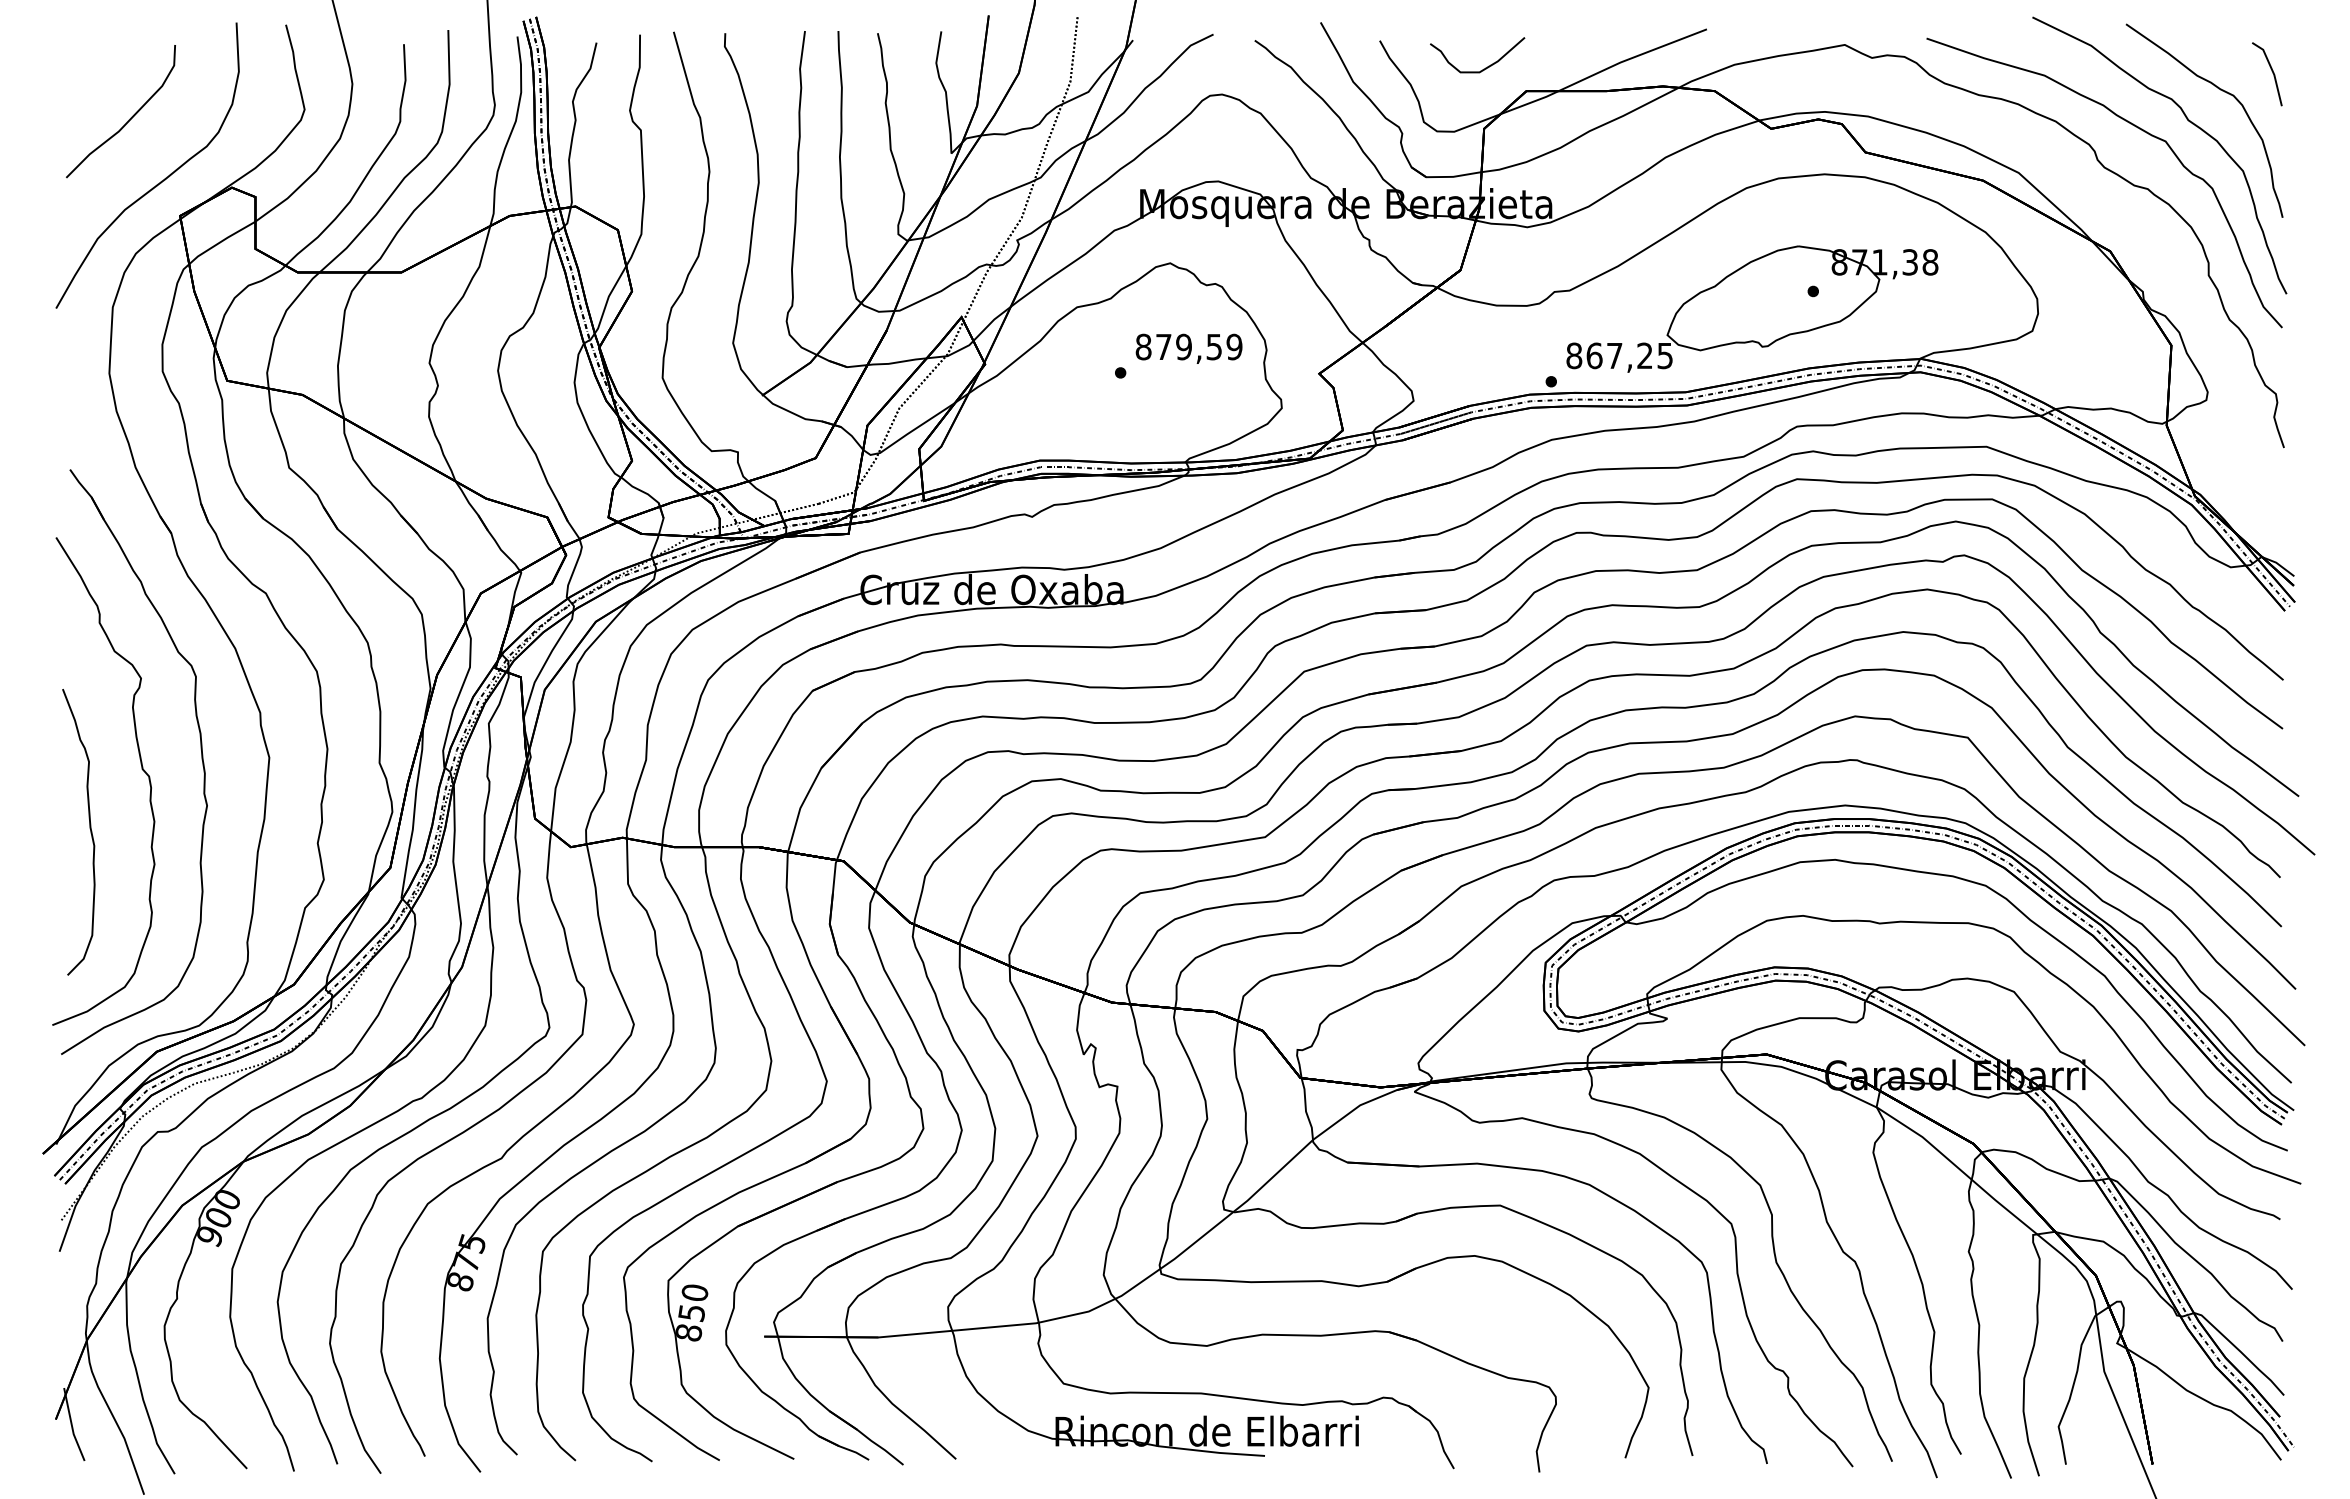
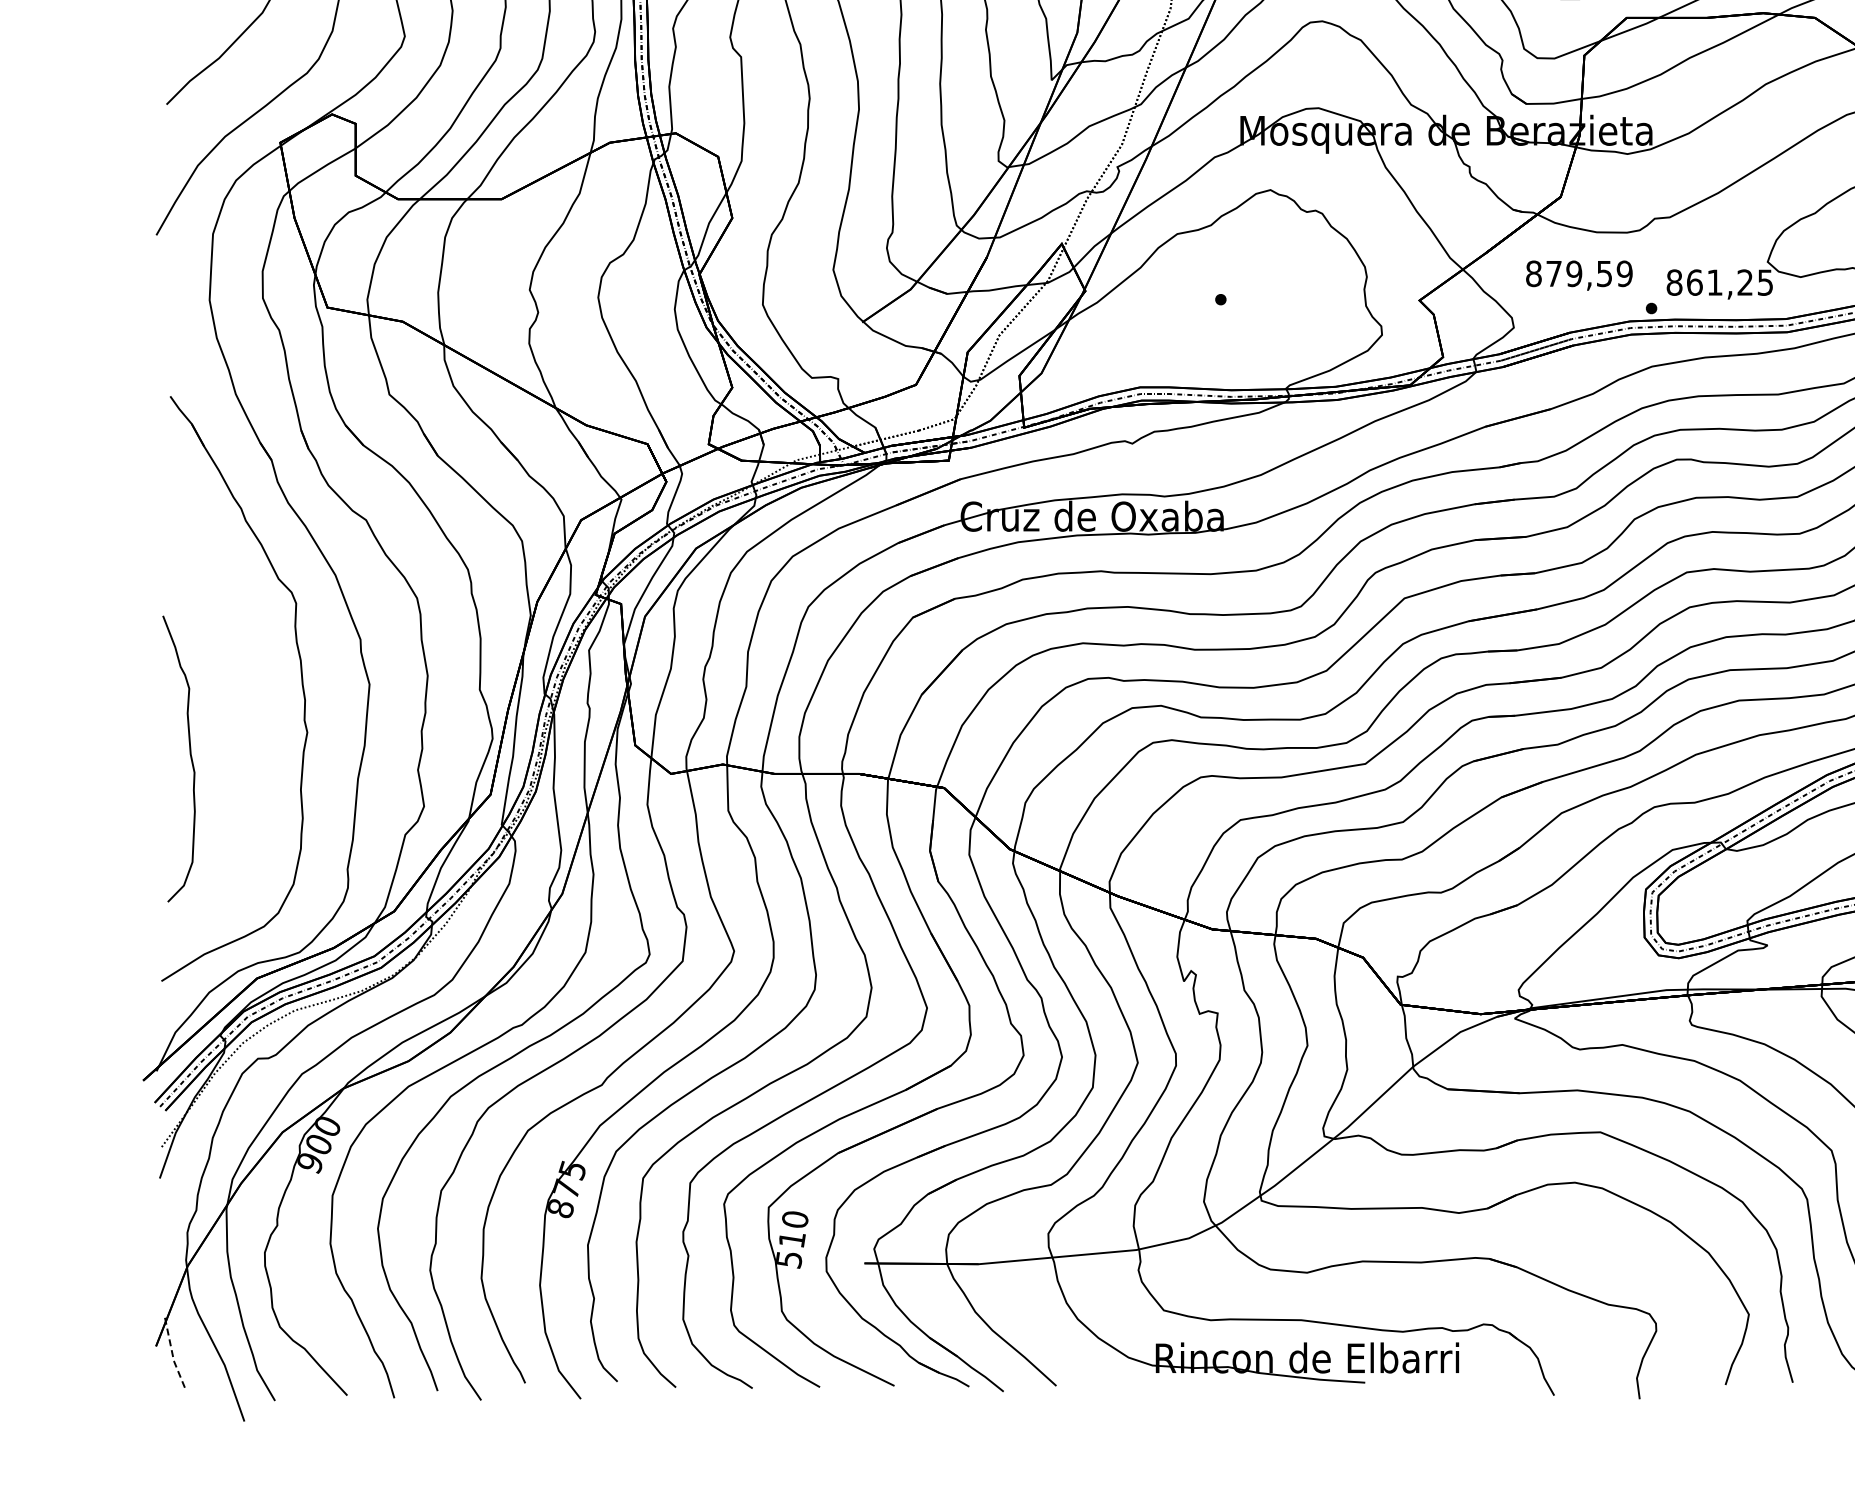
text: (1188, 348) -> (1578, 275), moved
text: (1614, 355) -> (1714, 282), 867,25 -> 861,25
curve: (141, 769) -> (241, 696), removed
text: (690, 1323) -> (790, 1250), 850 -> 510
line: (71, 1425) -> (171, 1352), solid -> dashed

